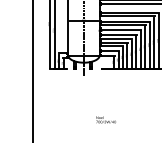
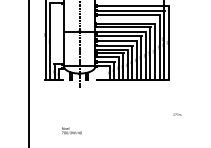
text: (105, 119) -> (71, 130), moved

